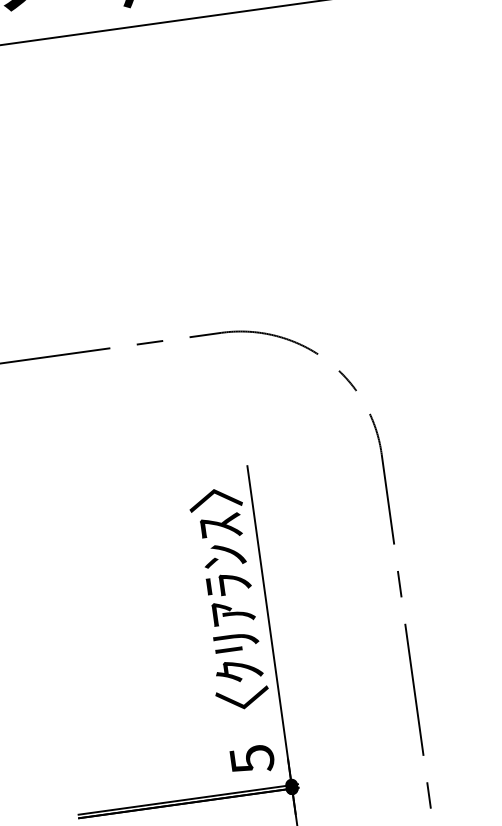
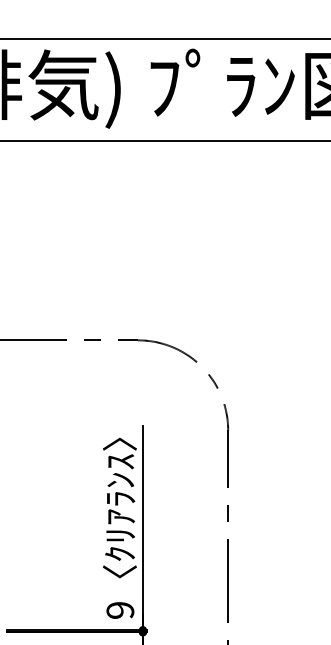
text: (252, 759) -> (120, 610), 5 -> 9

